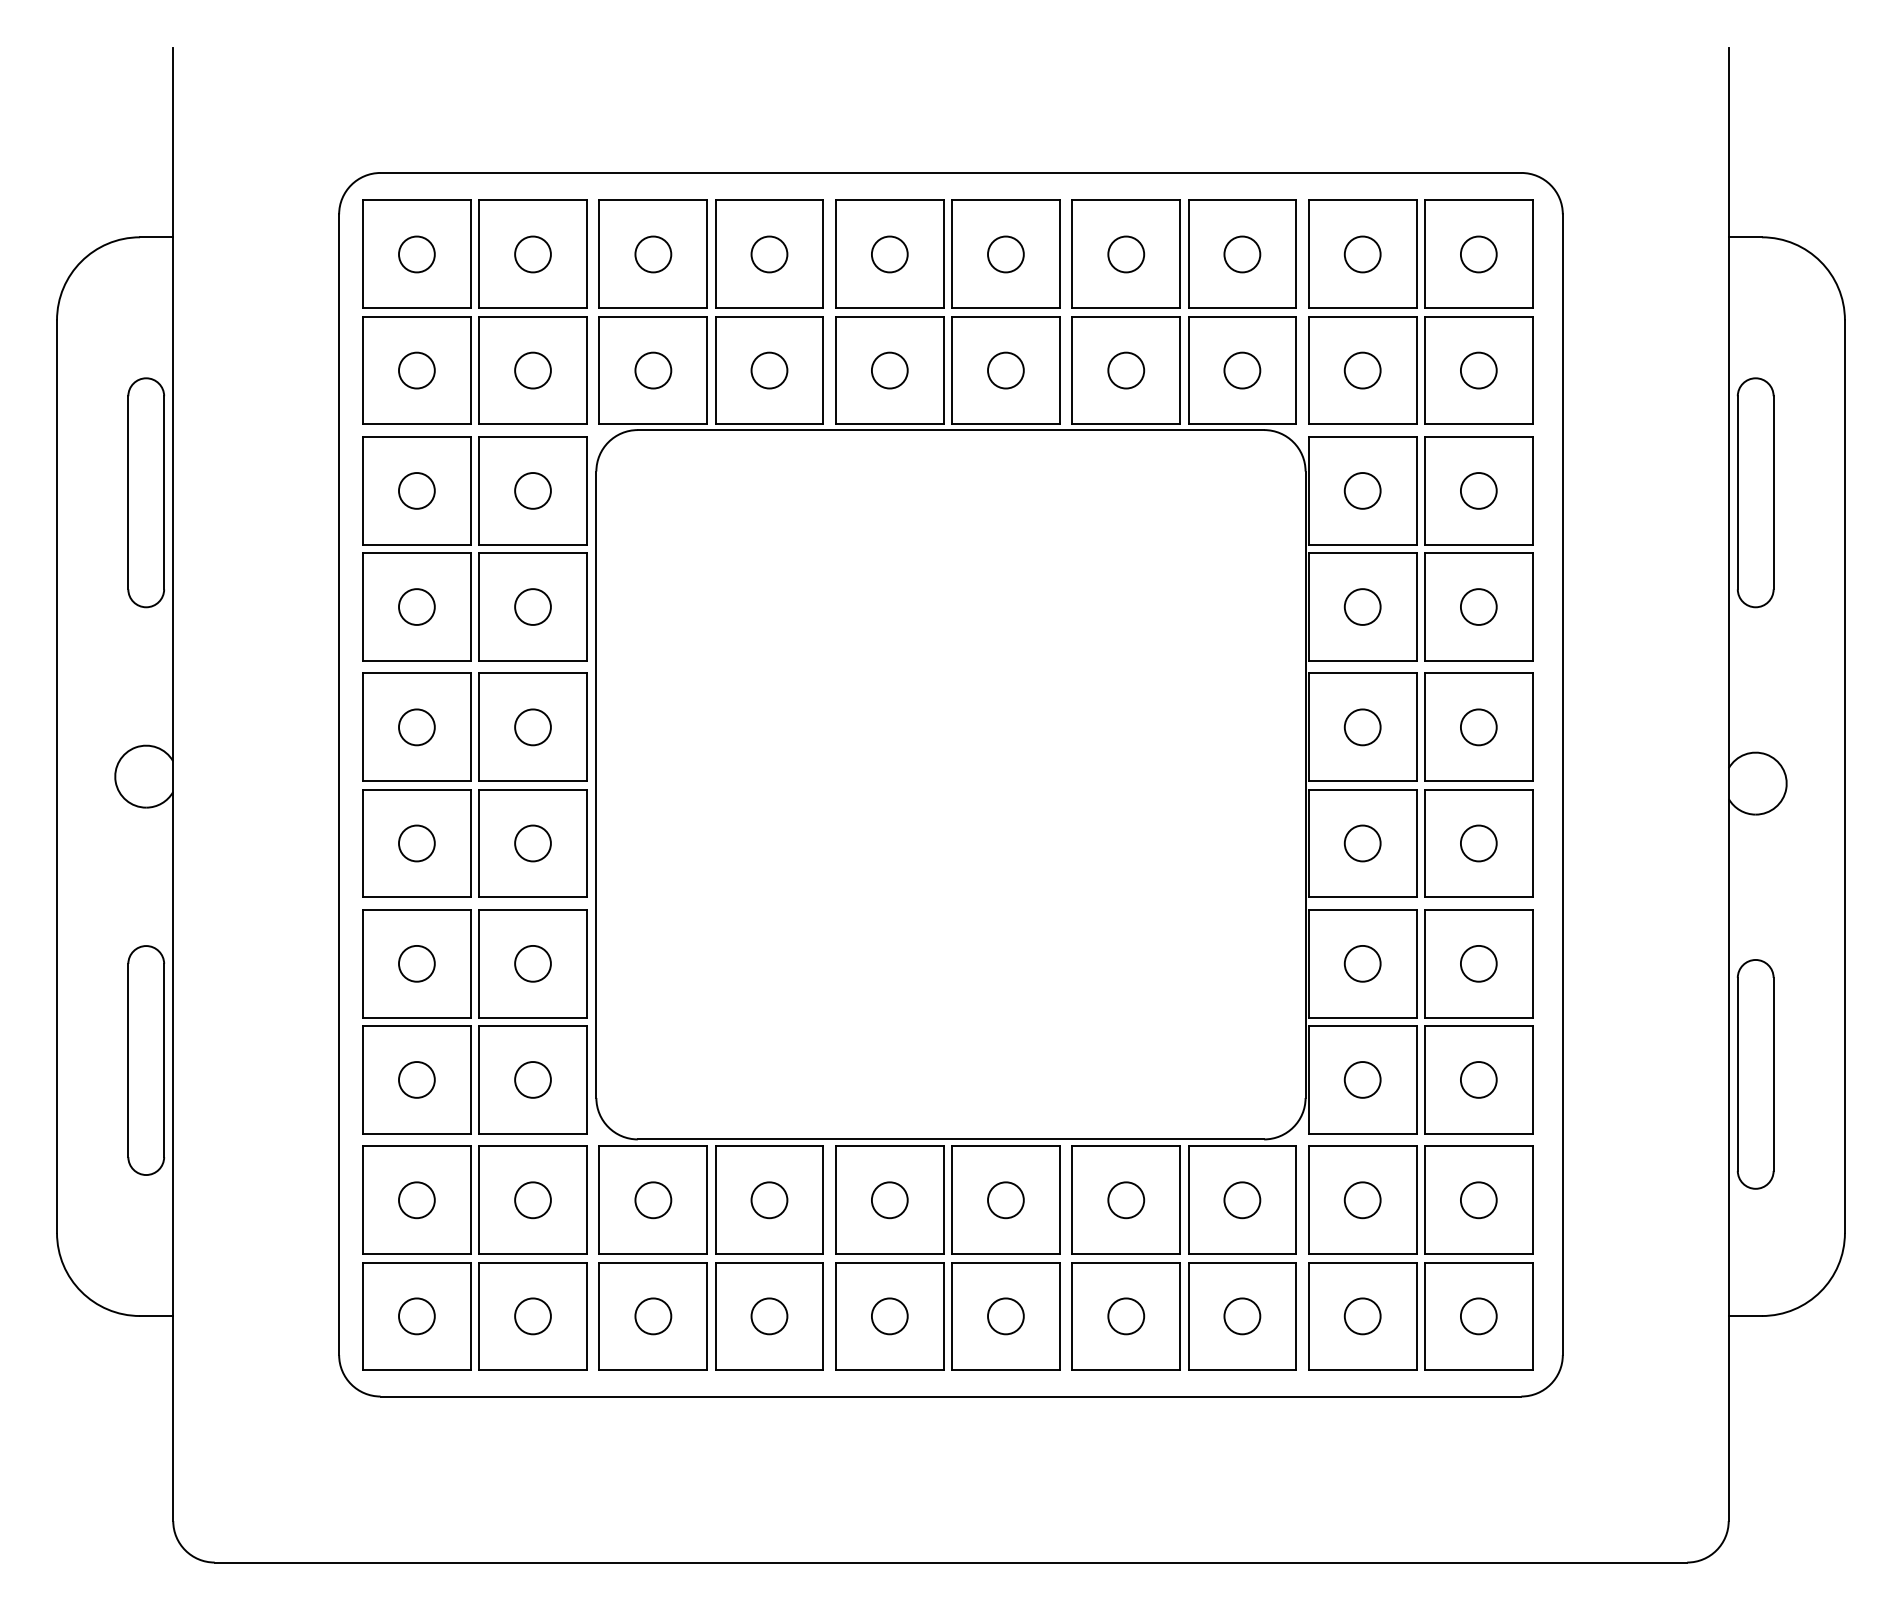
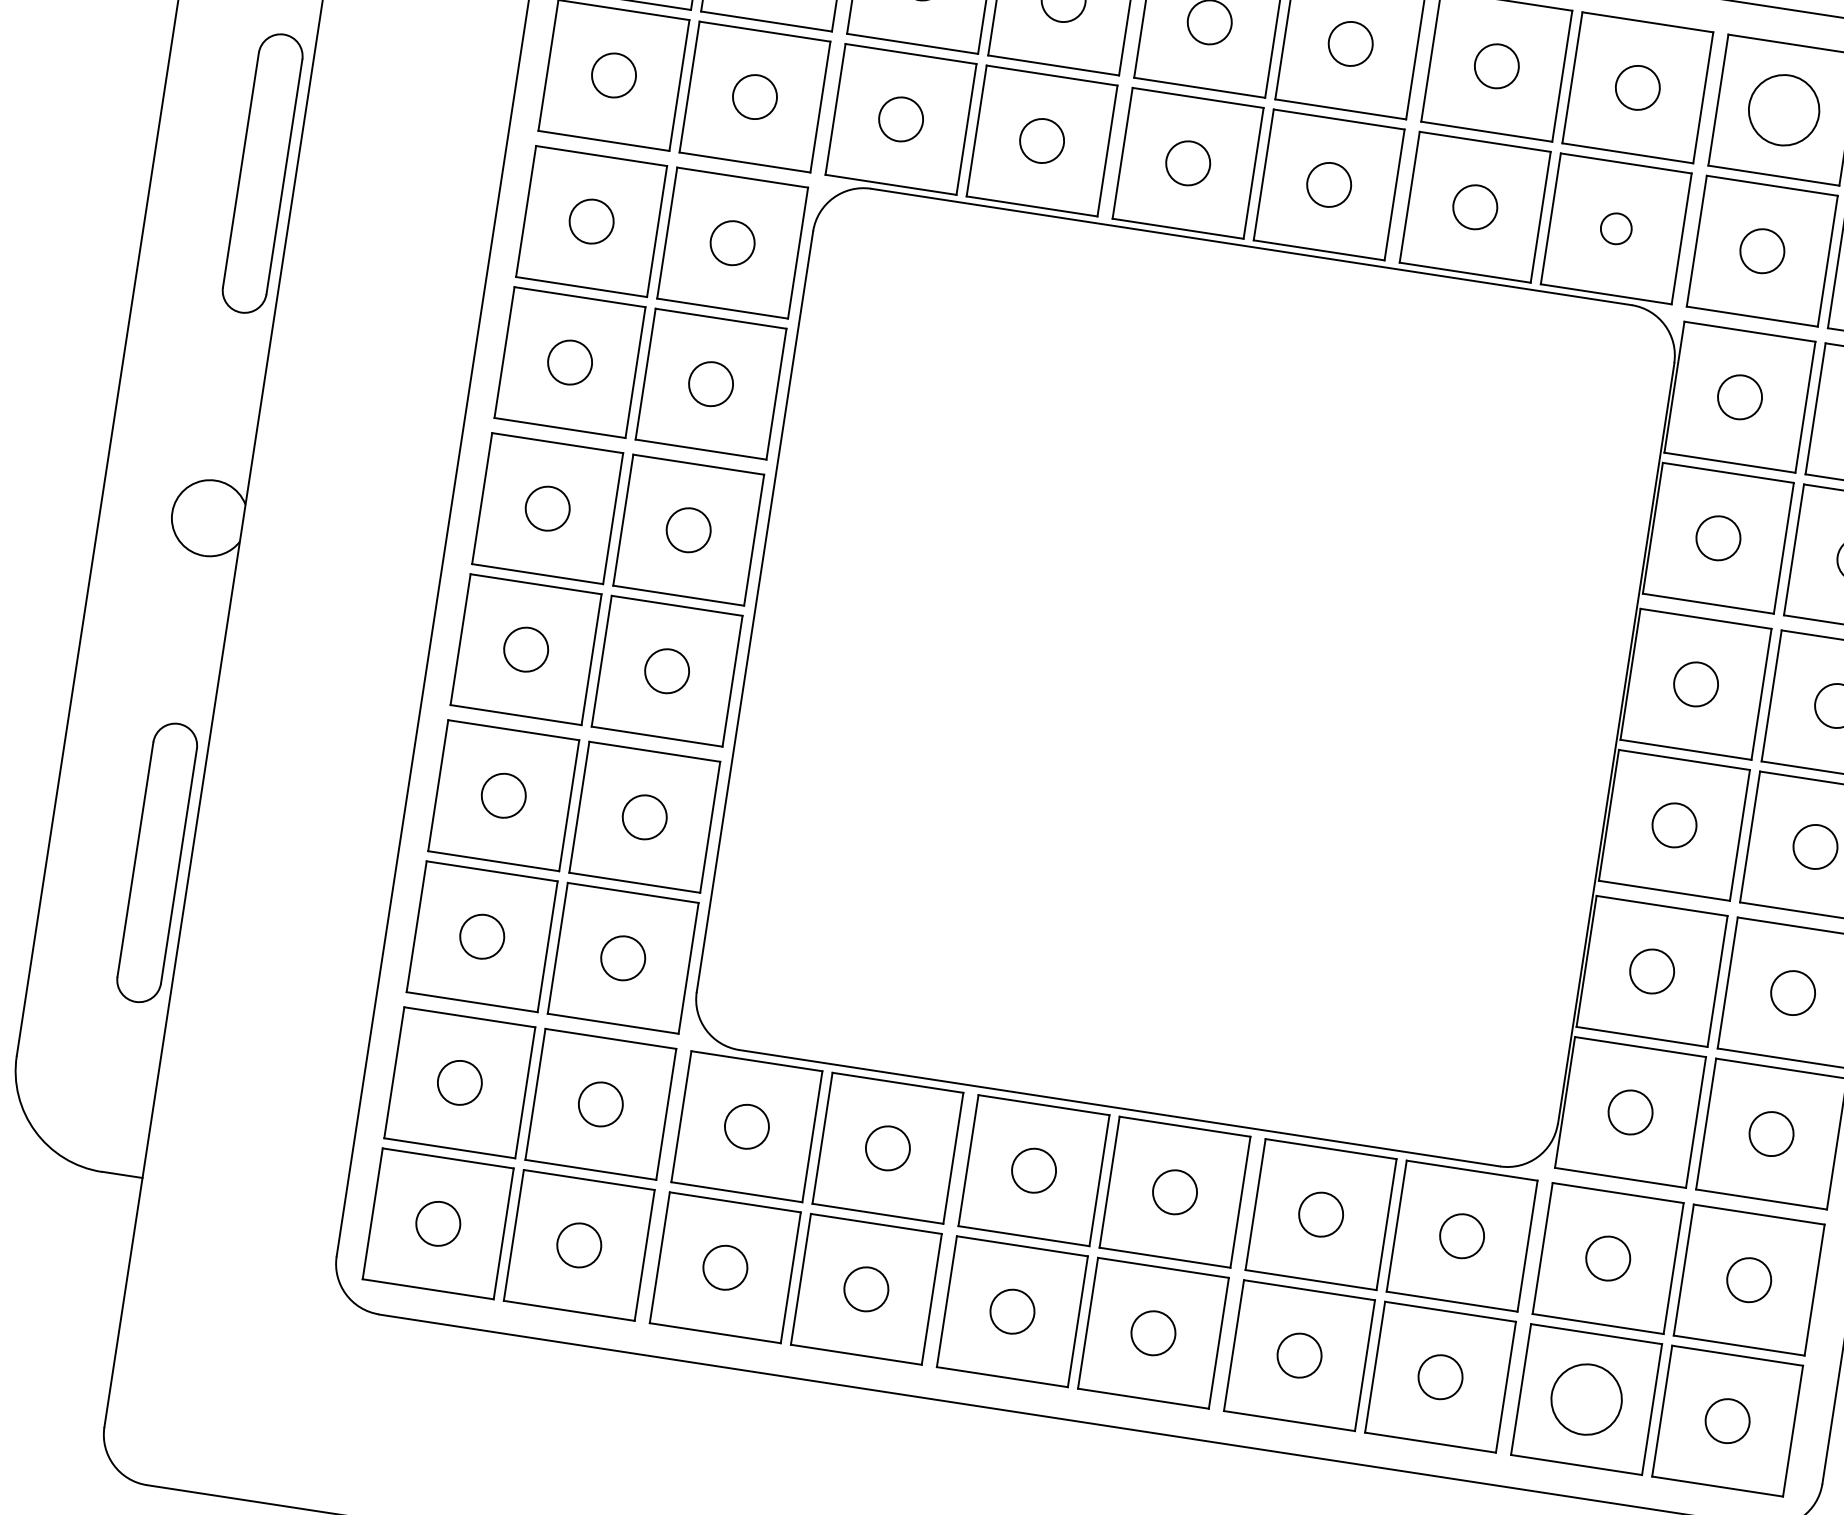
circle: (1362, 254) -> (1783, 110), size x1.6
circle: (1242, 370) -> (1616, 228), size x0.7
circle: (1362, 1316) -> (1586, 1399), size x1.6

